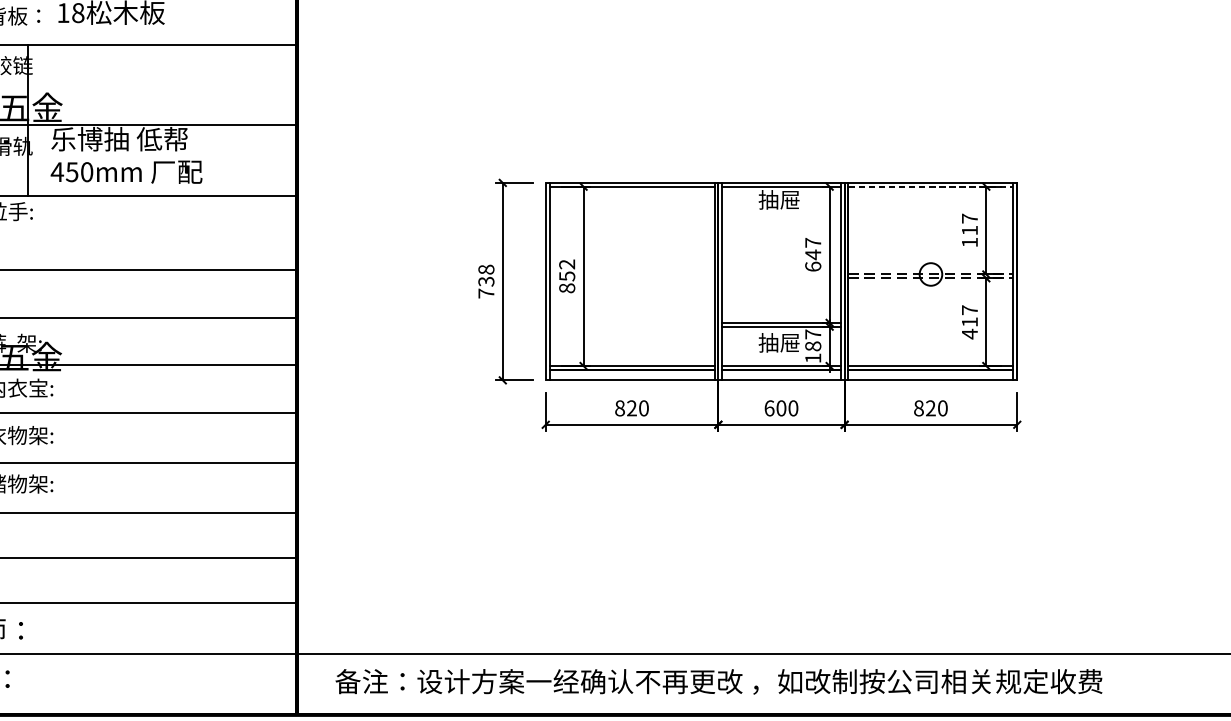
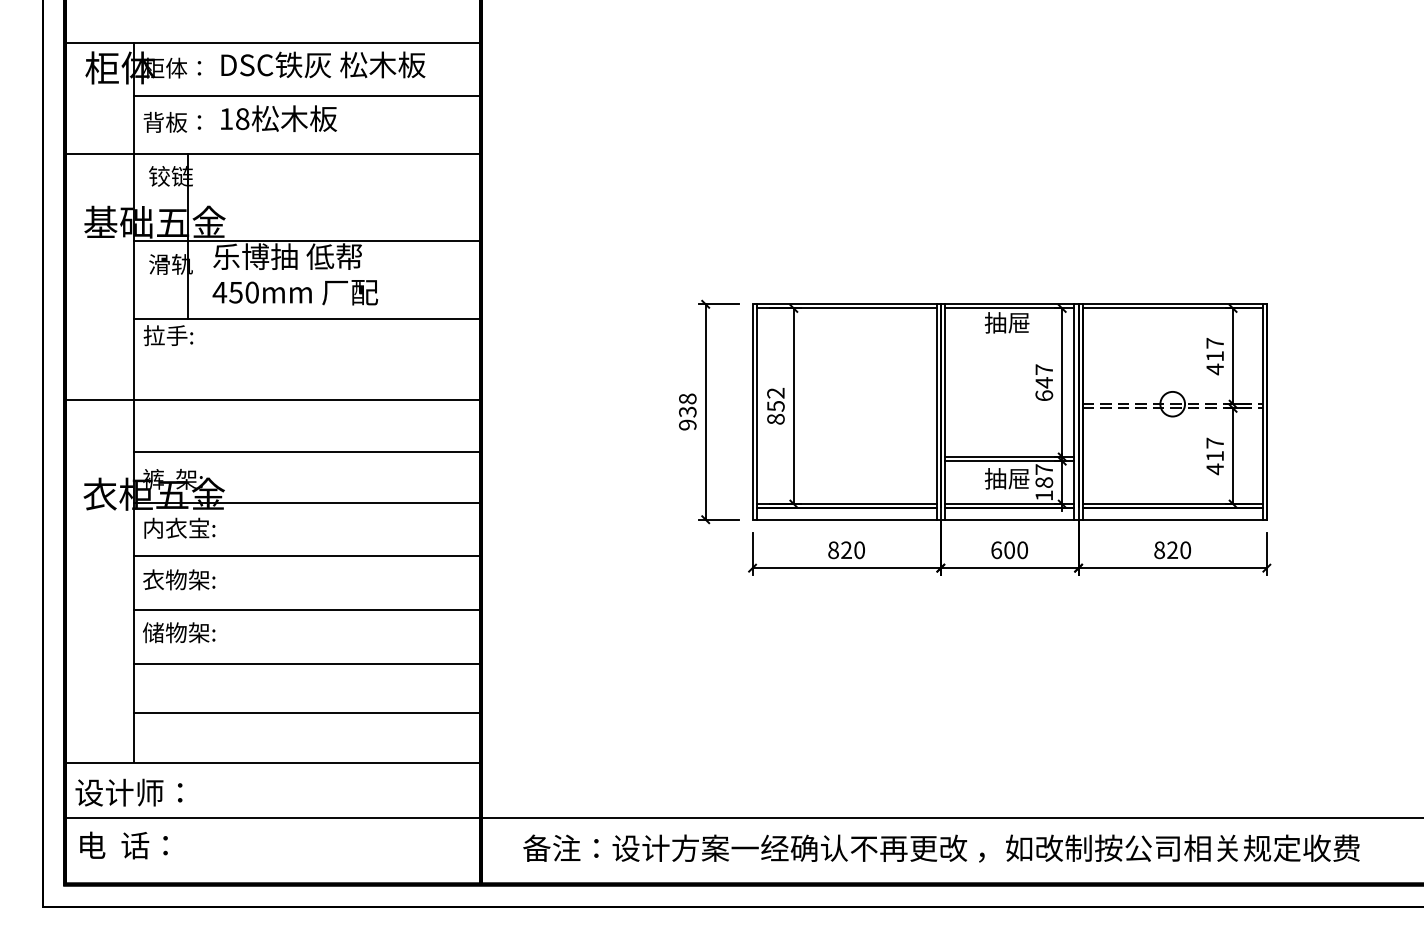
line: (931, 186) -> (1173, 308), dashed -> solid
text: (969, 242) -> (1214, 369), 117 -> 417
text: (486, 293) -> (687, 424), 738 -> 938

